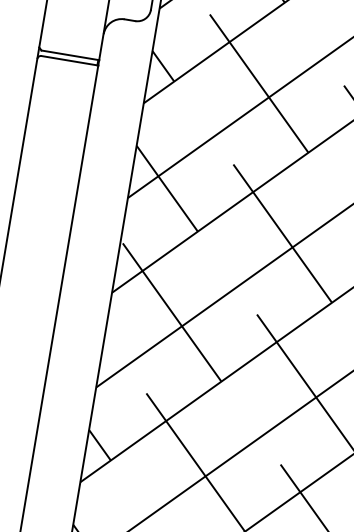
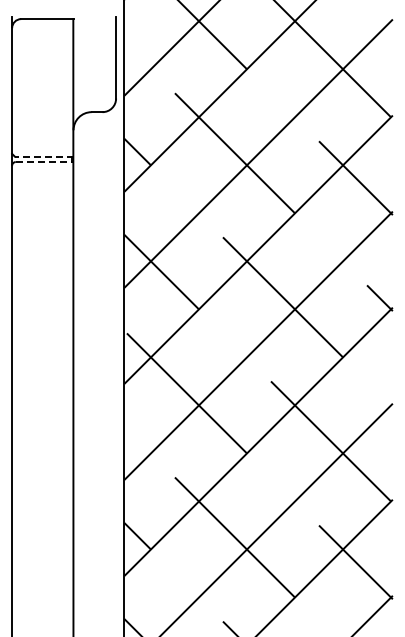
line: (69, 55) -> (43, 156), solid -> dashed
line: (69, 61) -> (44, 162), solid -> dashed

